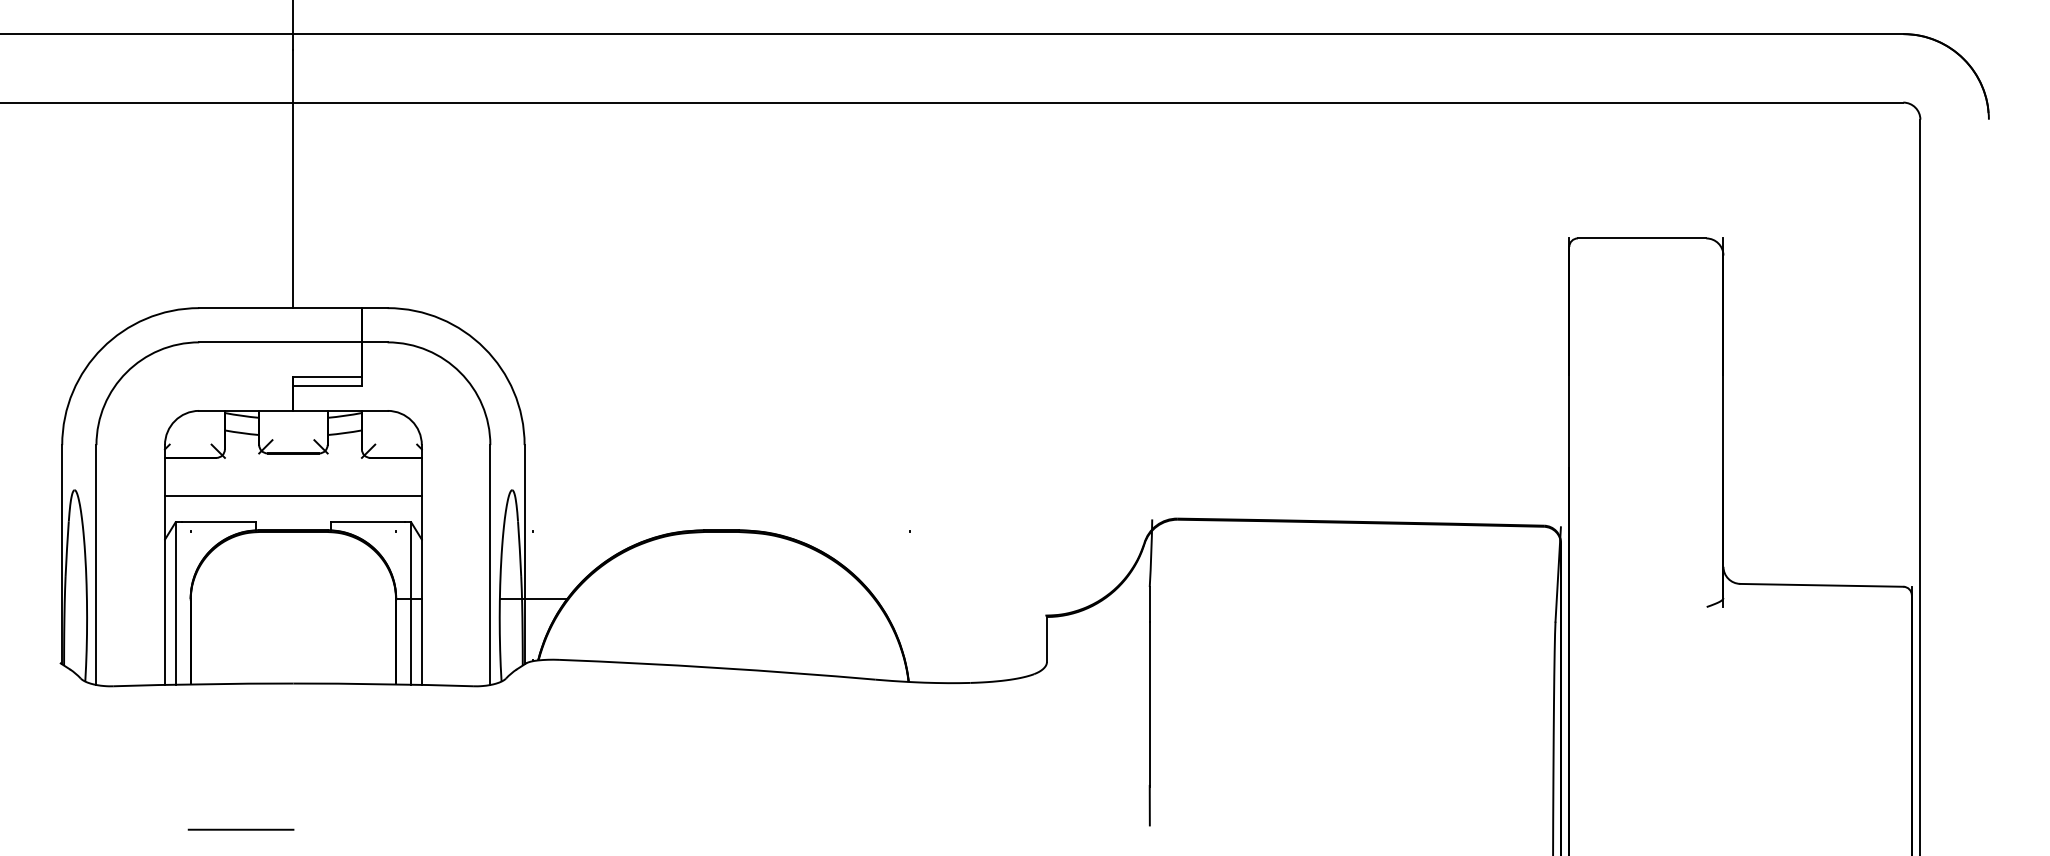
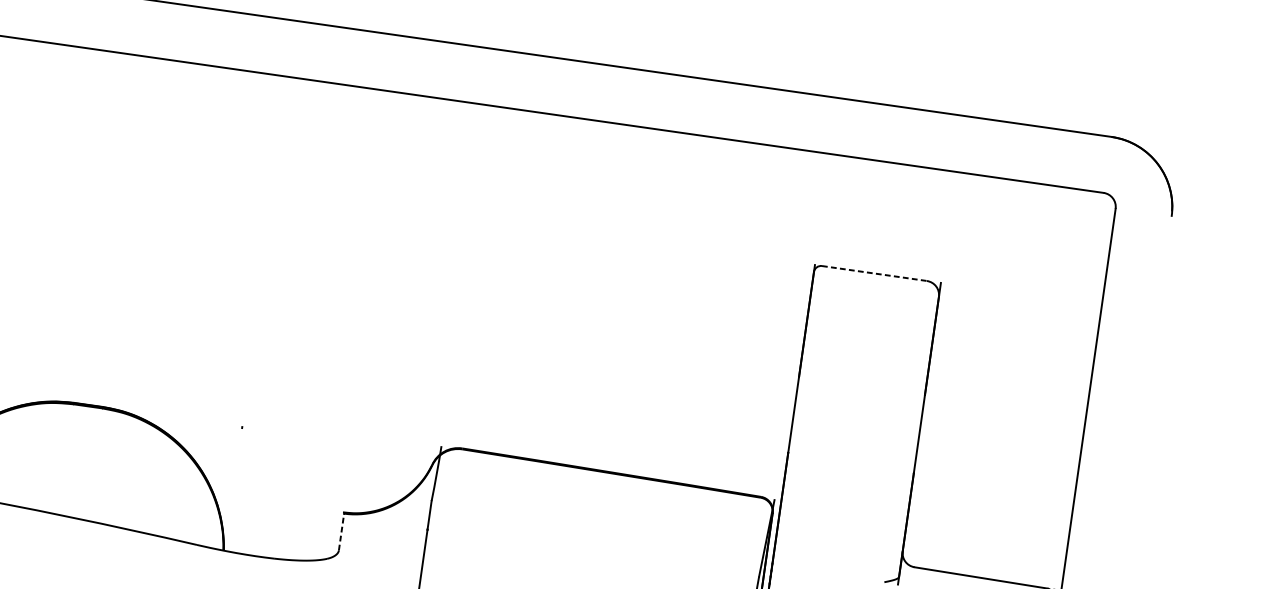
line: (1642, 238) -> (874, 273), solid -> dashed
line: (1046, 639) -> (341, 531), solid -> dashed

